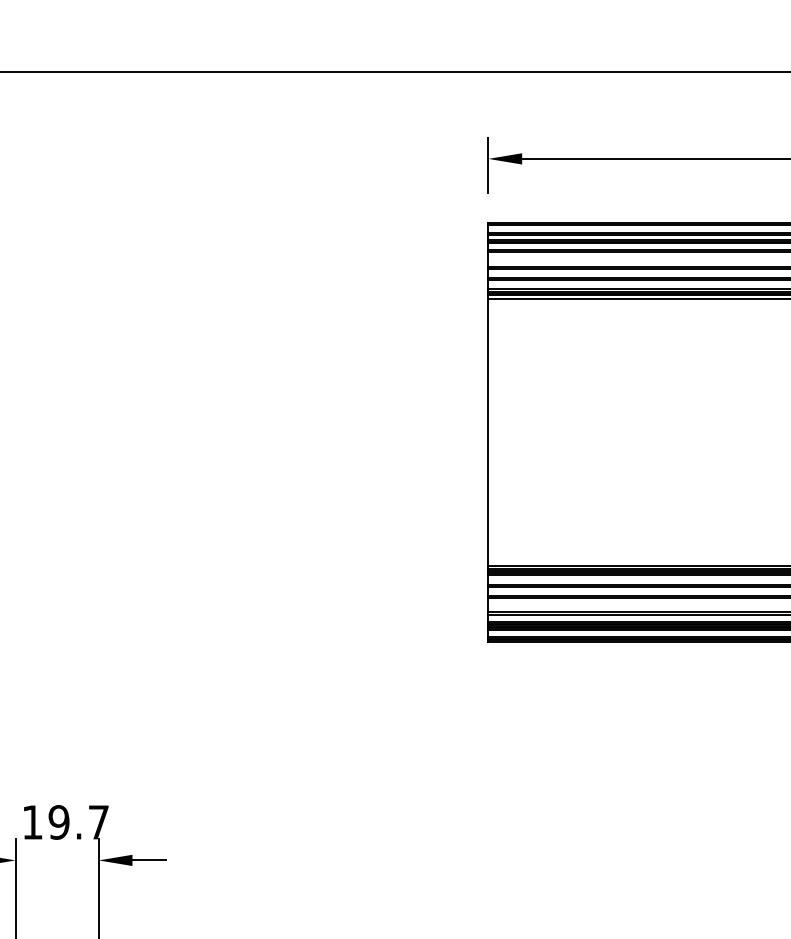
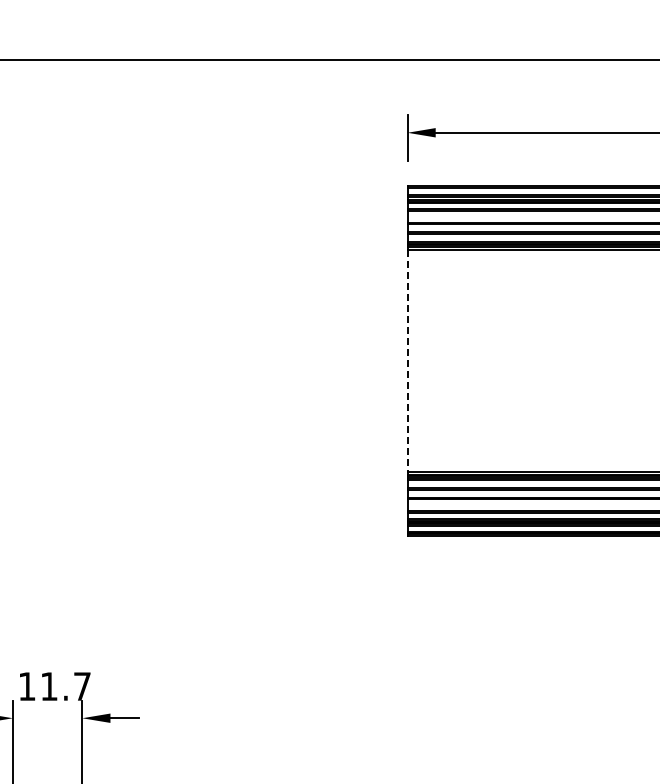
line: (488, 432) -> (407, 361), solid -> dashed
text: (58, 822) -> (48, 686), 19.7 -> 11.7

